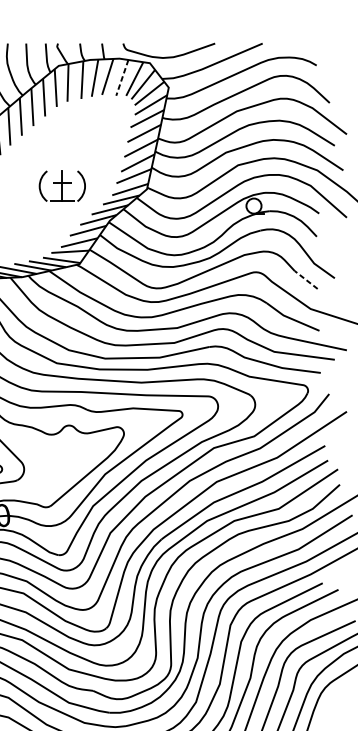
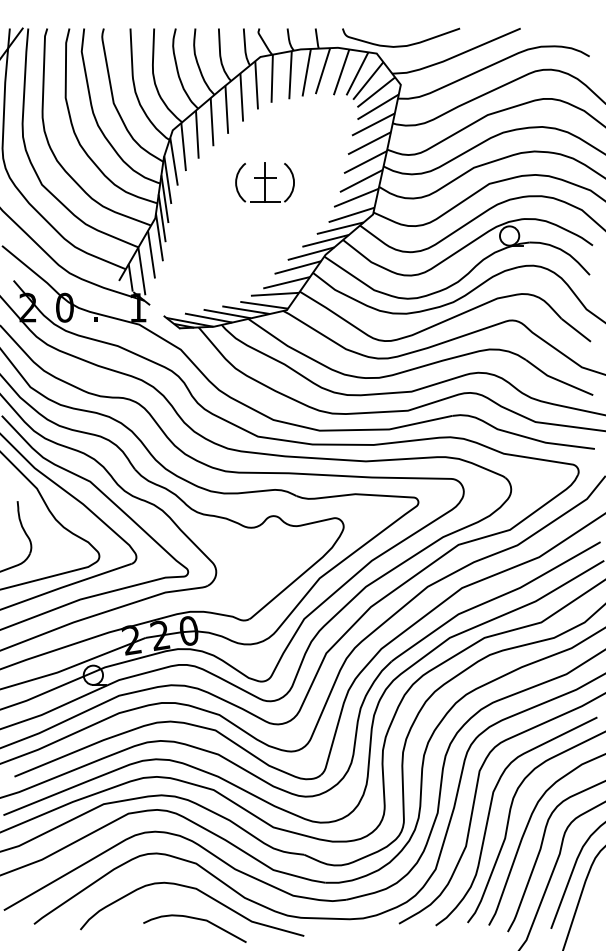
line: (122, 78) -> (341, 72), dashed -> solid
part: (61, 186) -> (264, 182), moved
line: (306, 280) -> (576, 330), dashed -> solid

